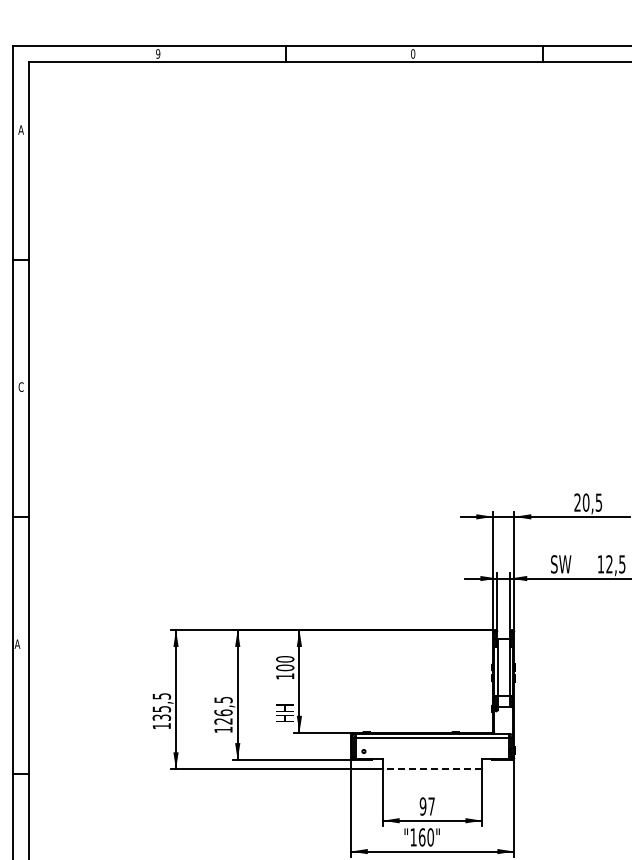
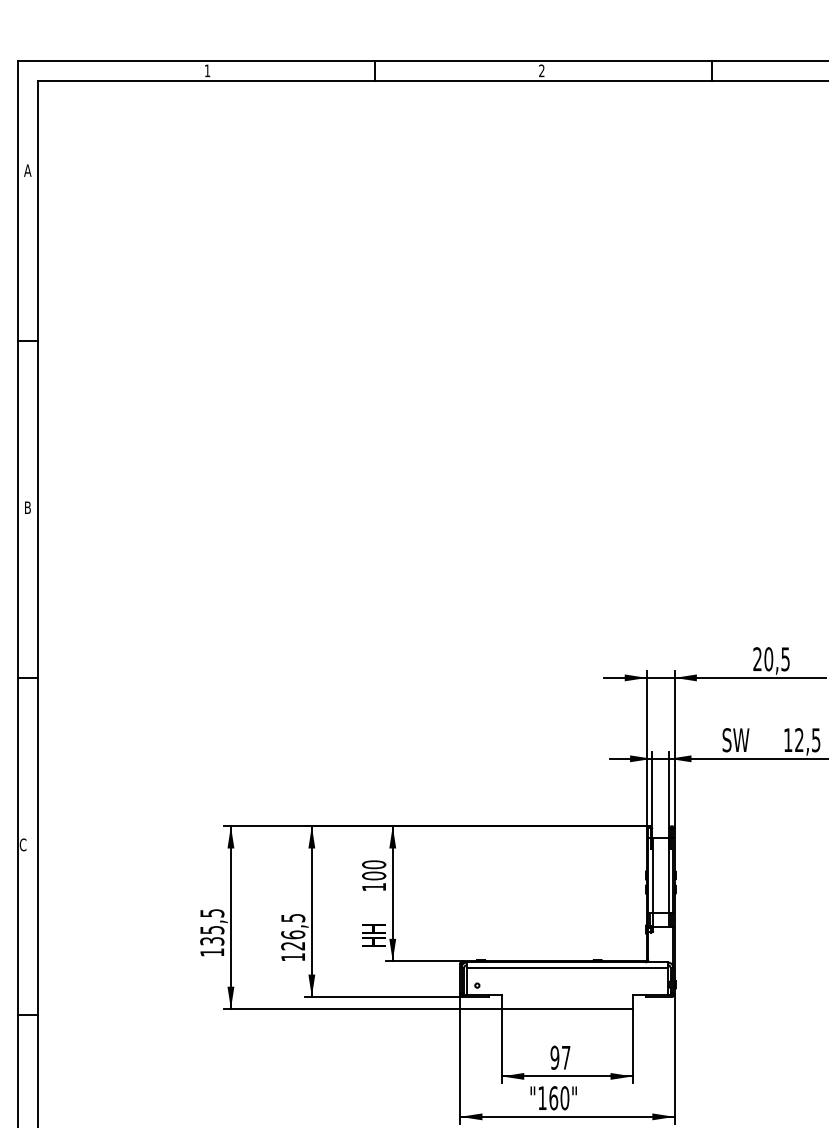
text: (158, 53) -> (207, 70), 9 -> 1
text: (413, 53) -> (542, 70), 0 -> 2
text: (20, 386) -> (26, 506), C -> B
text: (17, 644) -> (23, 845), A -> C
line: (432, 769) -> (567, 1009), dashed -> solid

